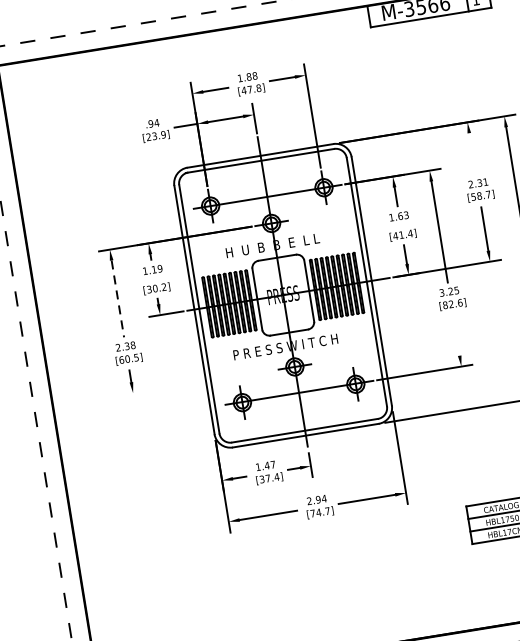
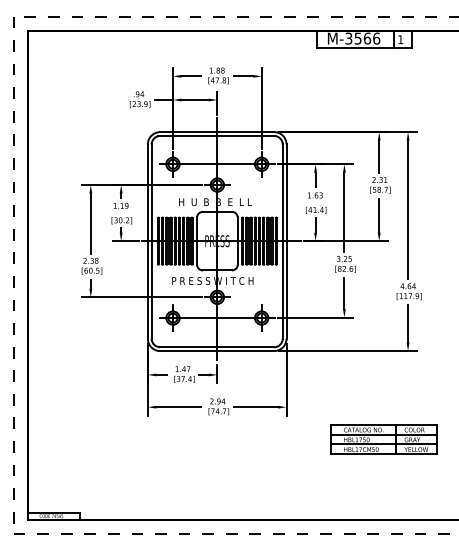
line: (472, 153) -> (379, 156), added
line: (117, 300) -> (90, 224), dashed -> solid
line: (456, 335) -> (344, 293), added
line: (197, 382) -> (141, 297), added

